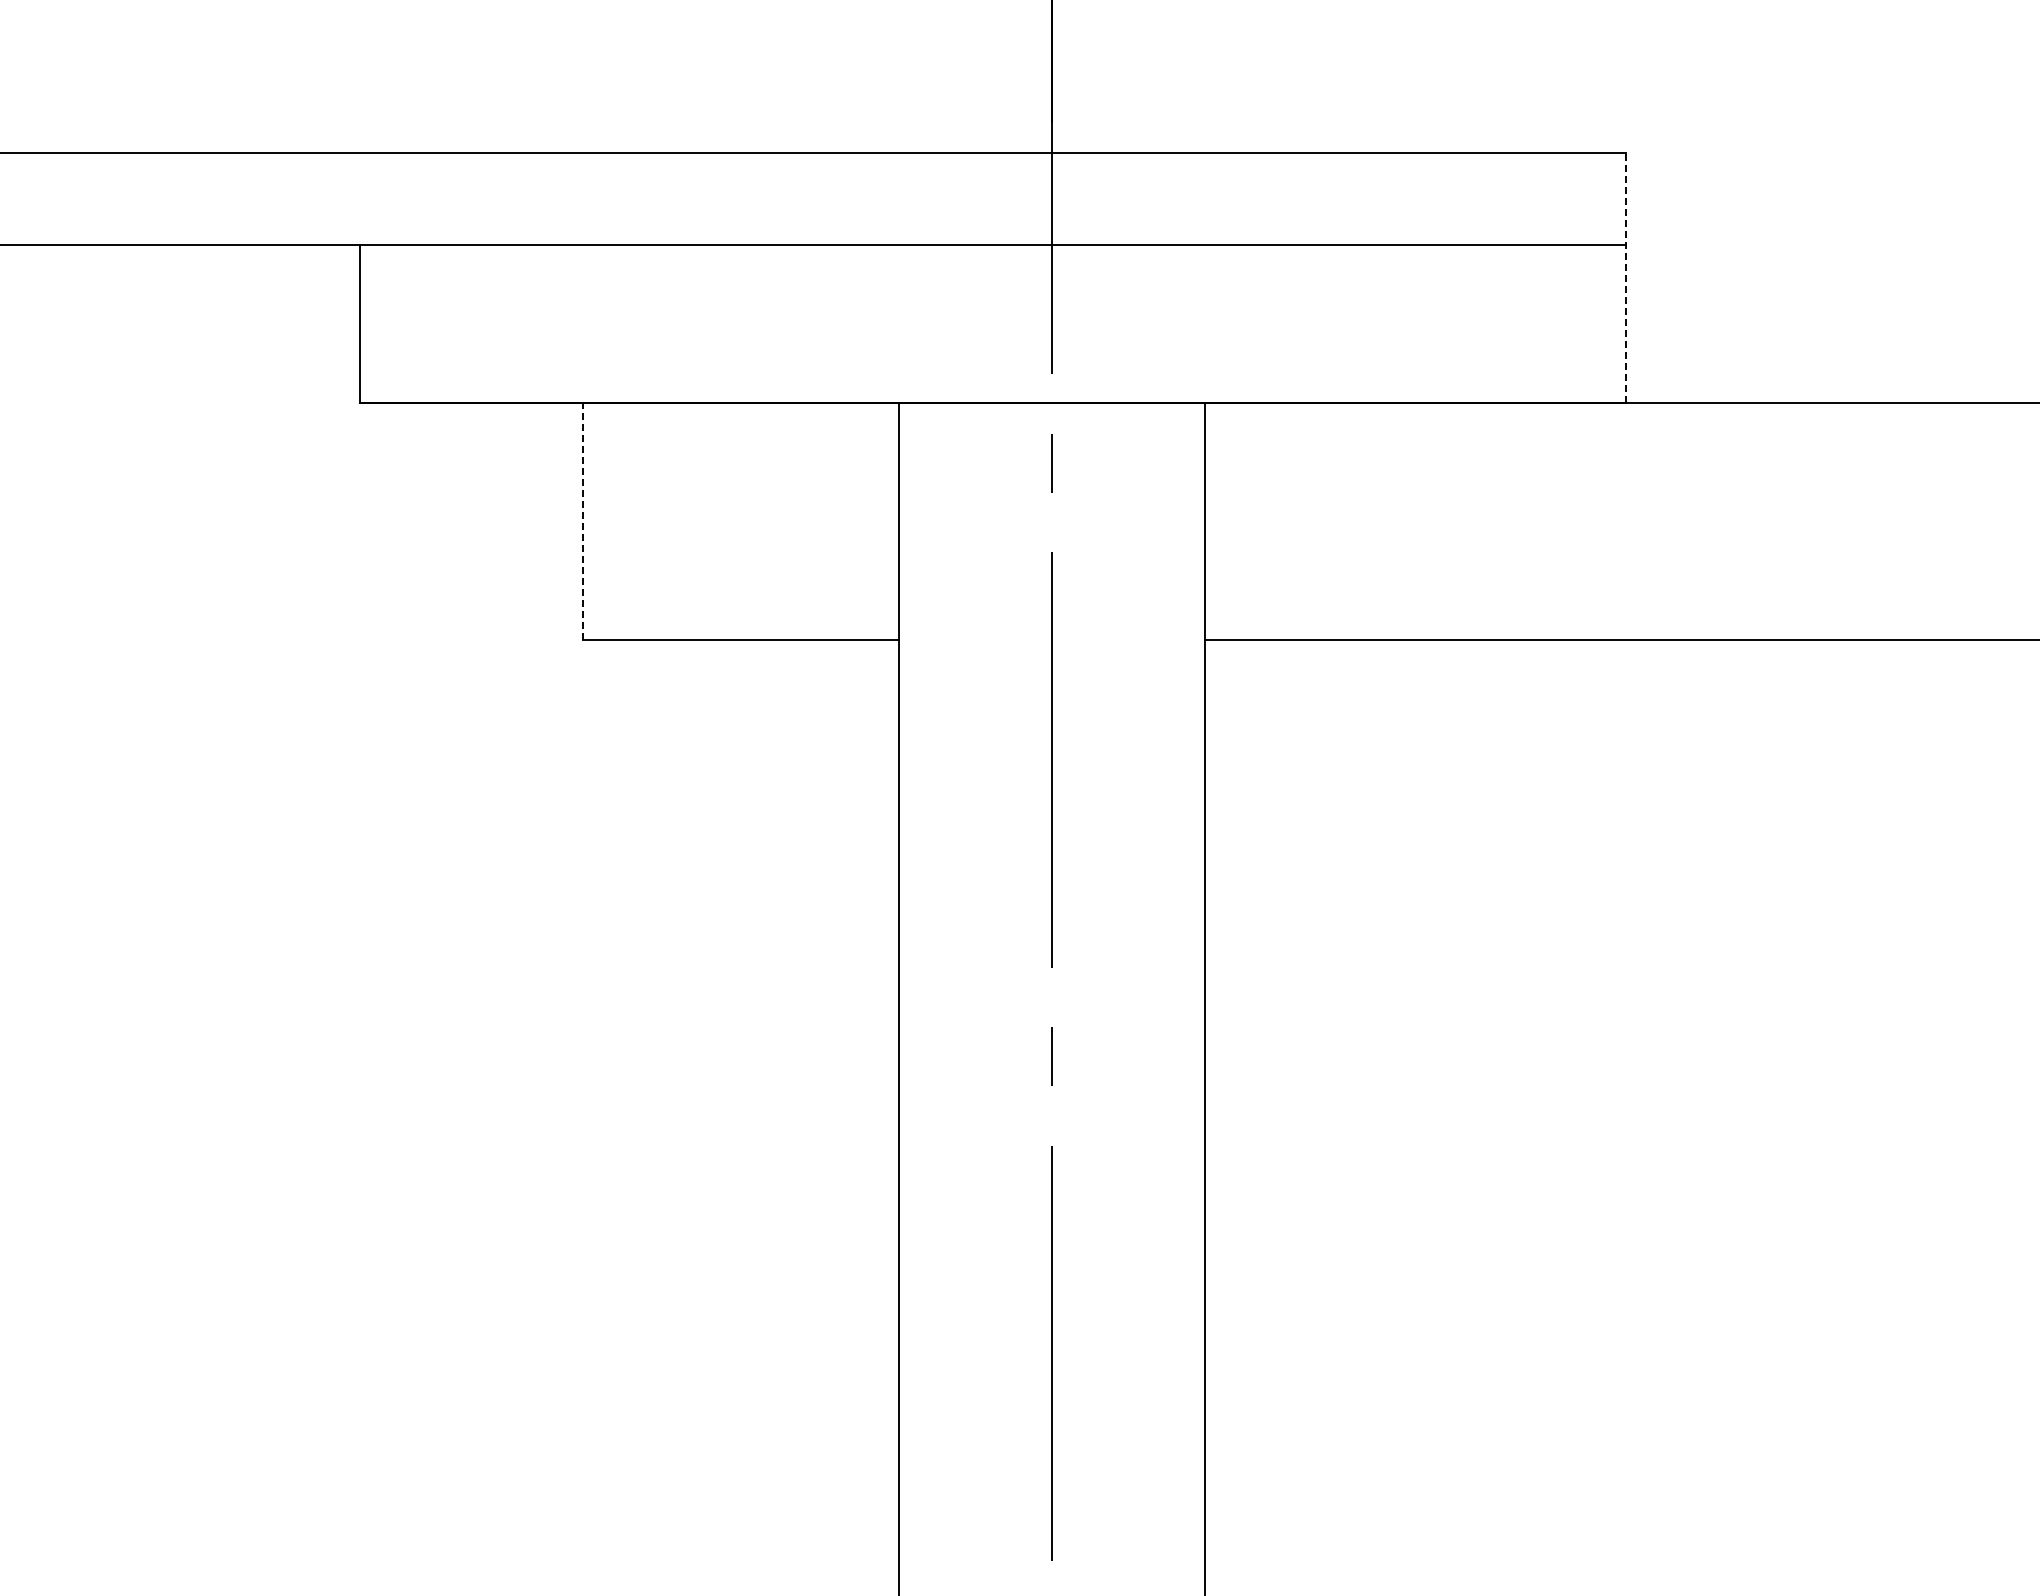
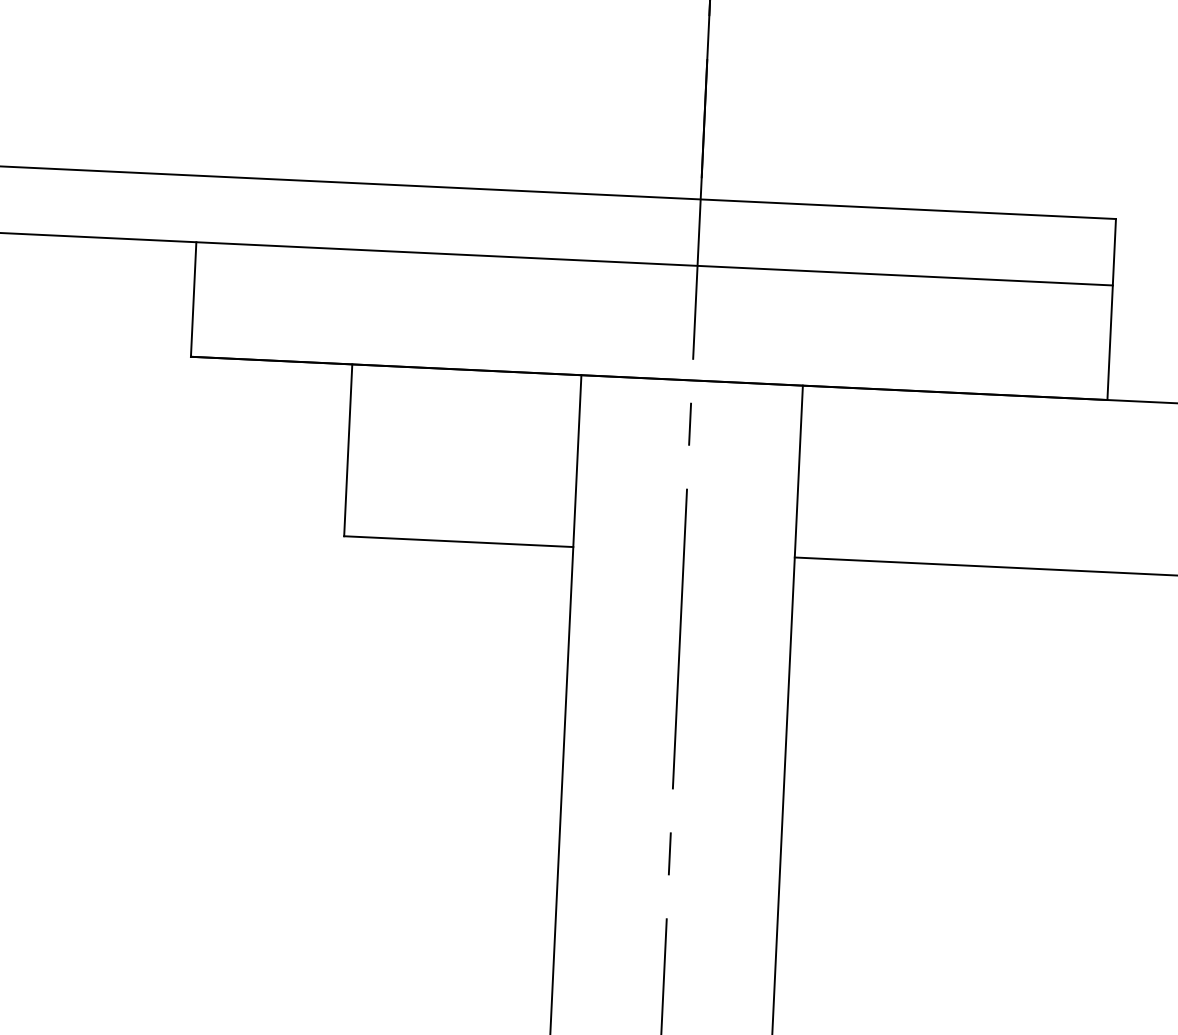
line: (1625, 277) -> (1111, 309), dashed -> solid
line: (582, 521) -> (347, 450), dashed -> solid

